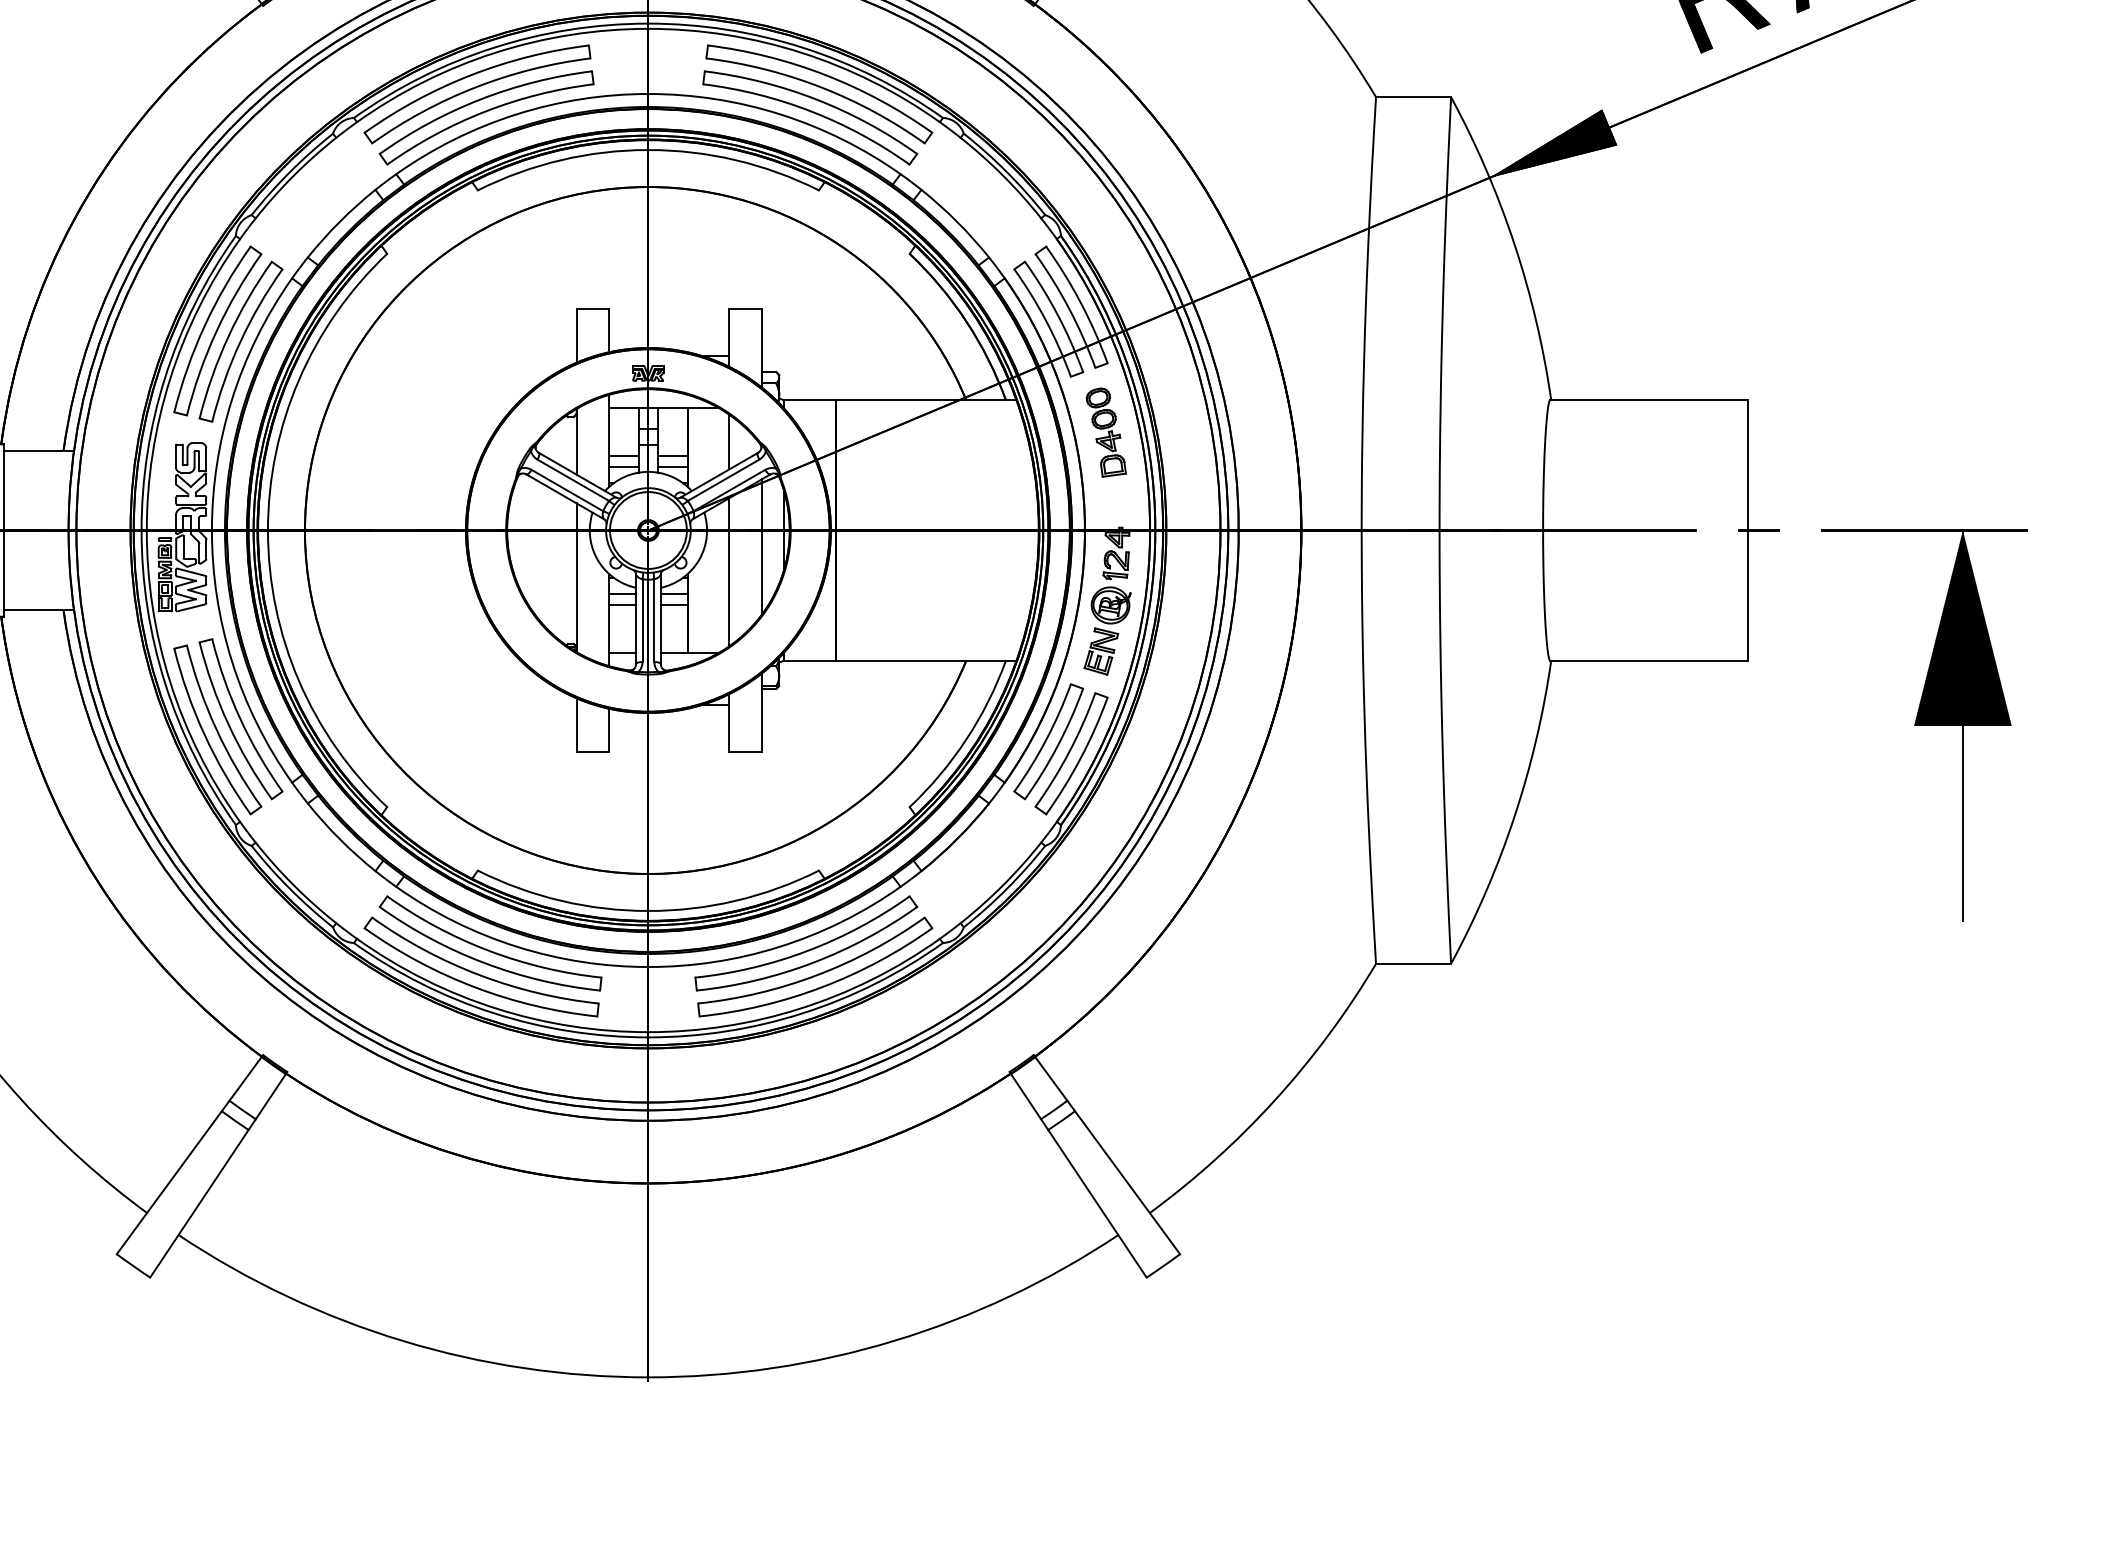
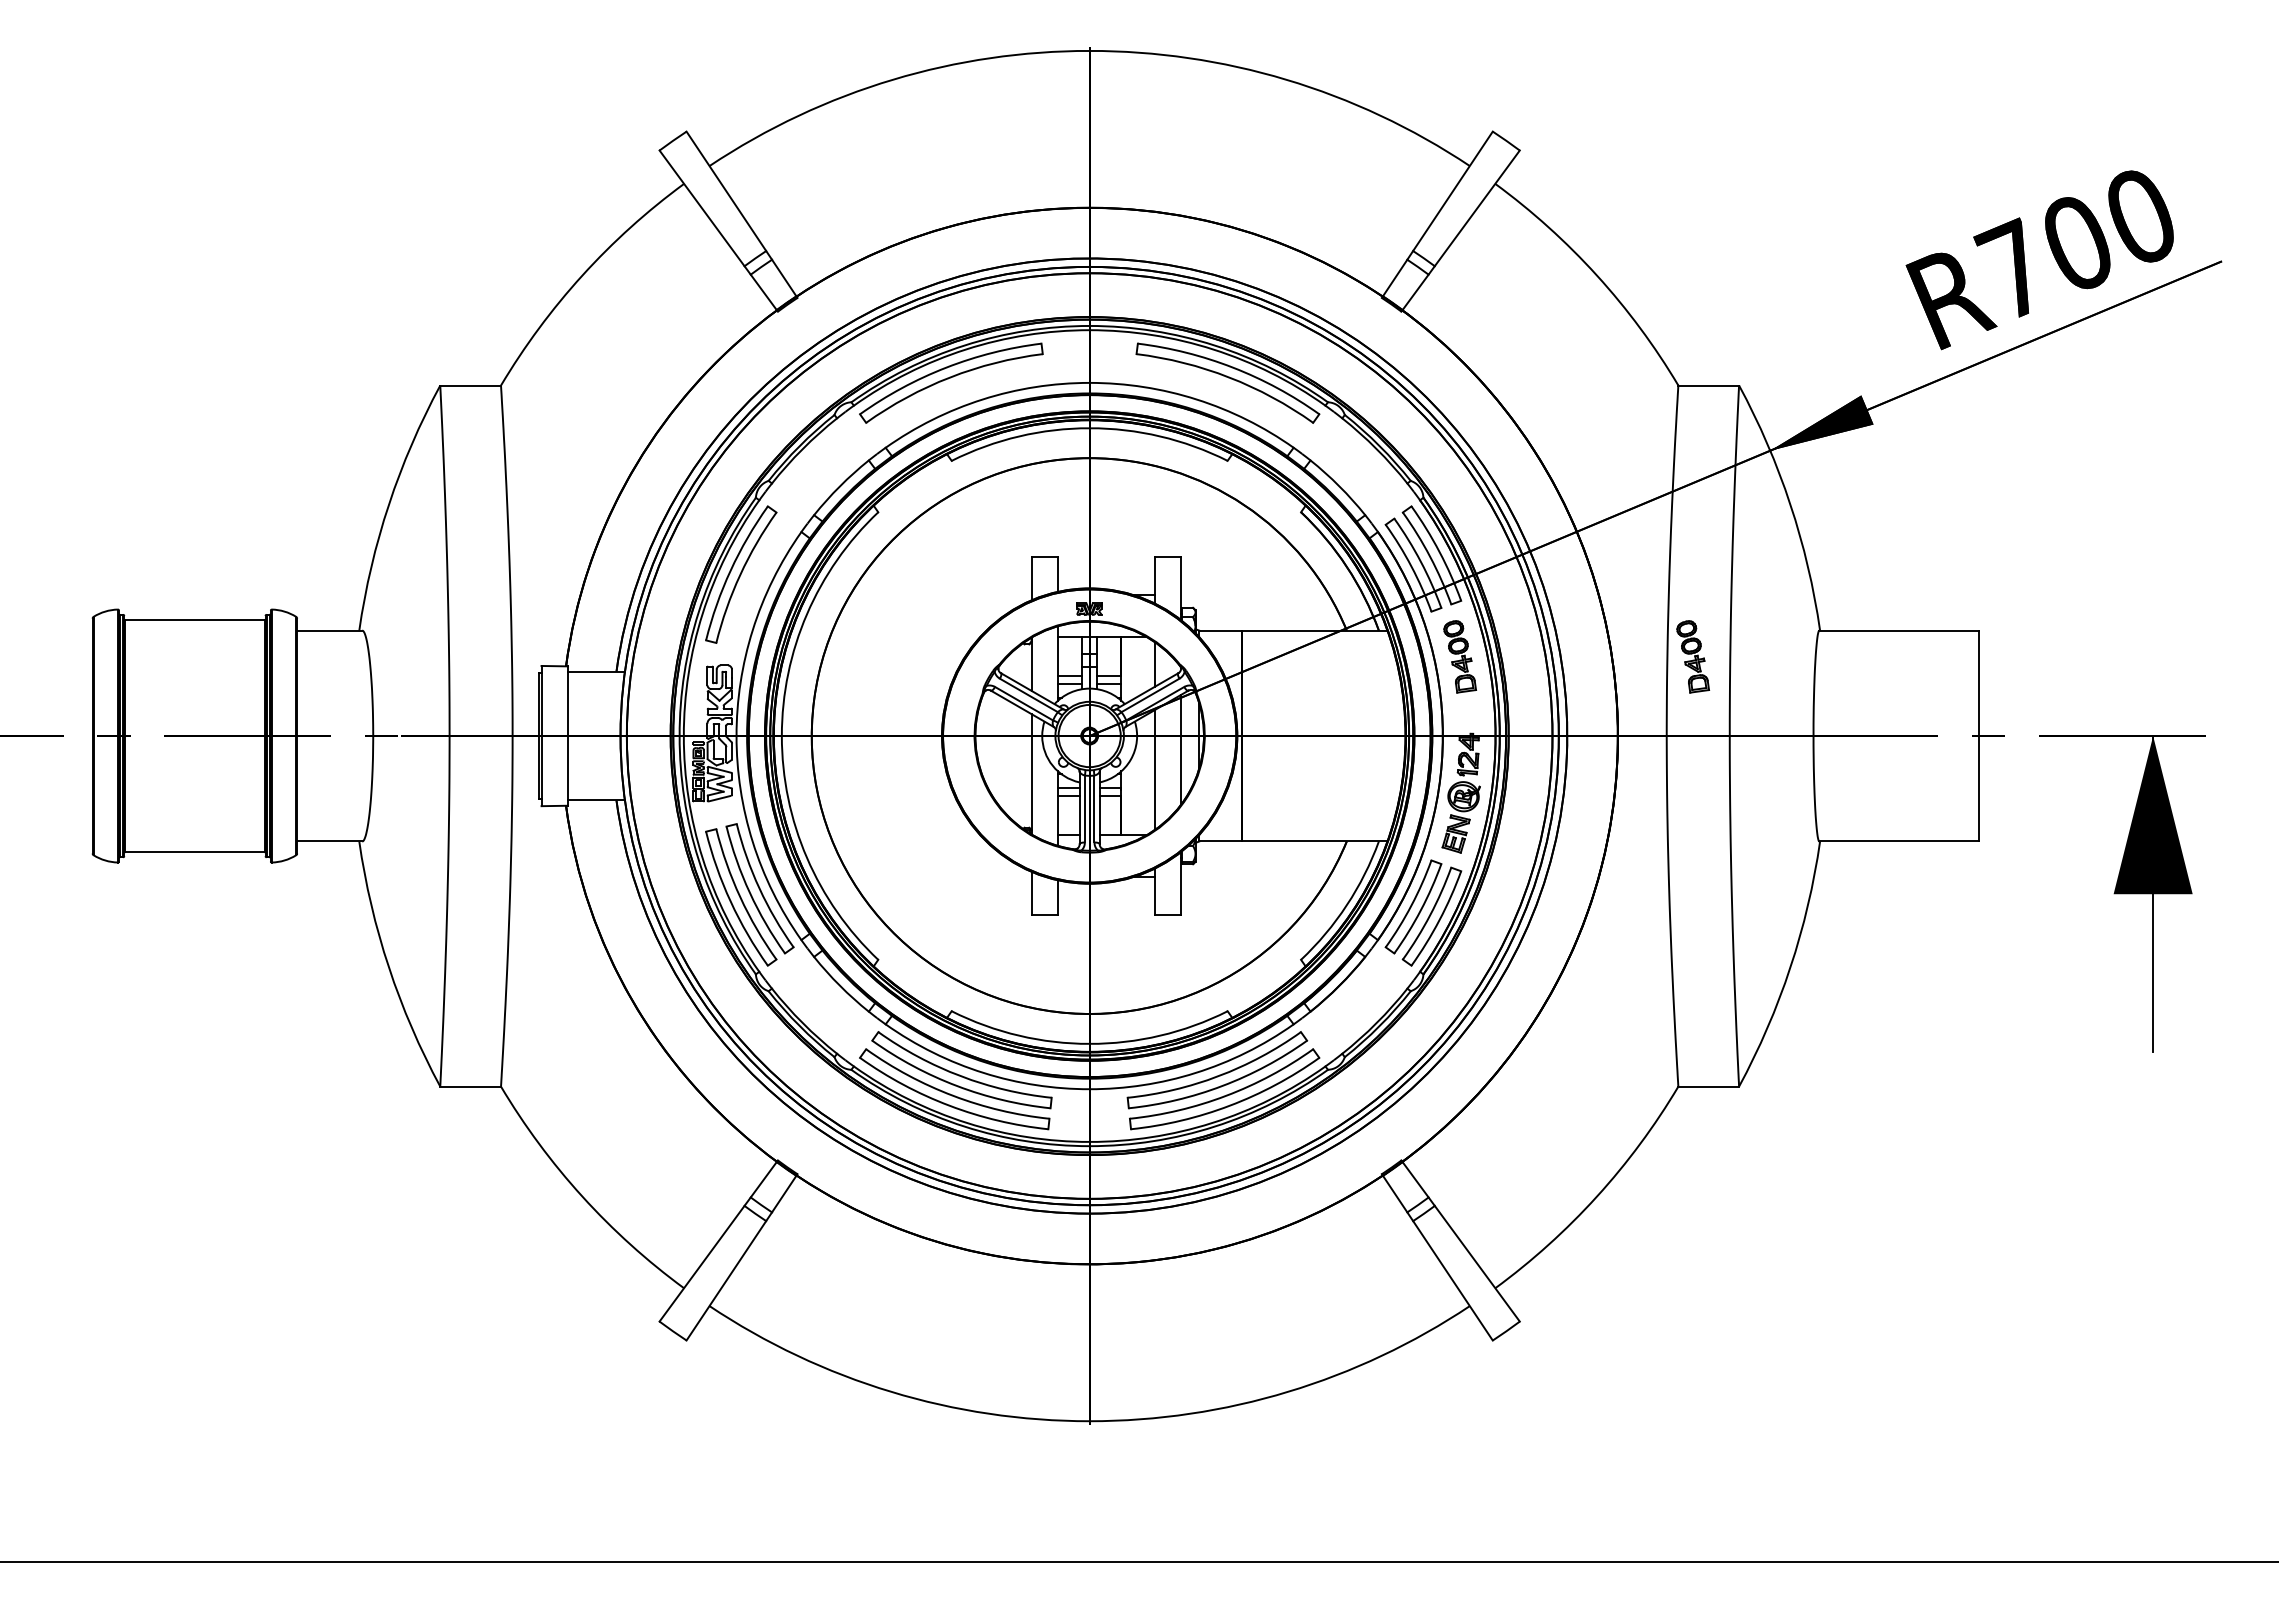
part: (486, 116) -> (958, 401), removed
part: (810, 116) -> (1220, 401), removed
part: (240, 340) -> (759, 582), removed
part: (1394, 432) -> (1693, 656), added

